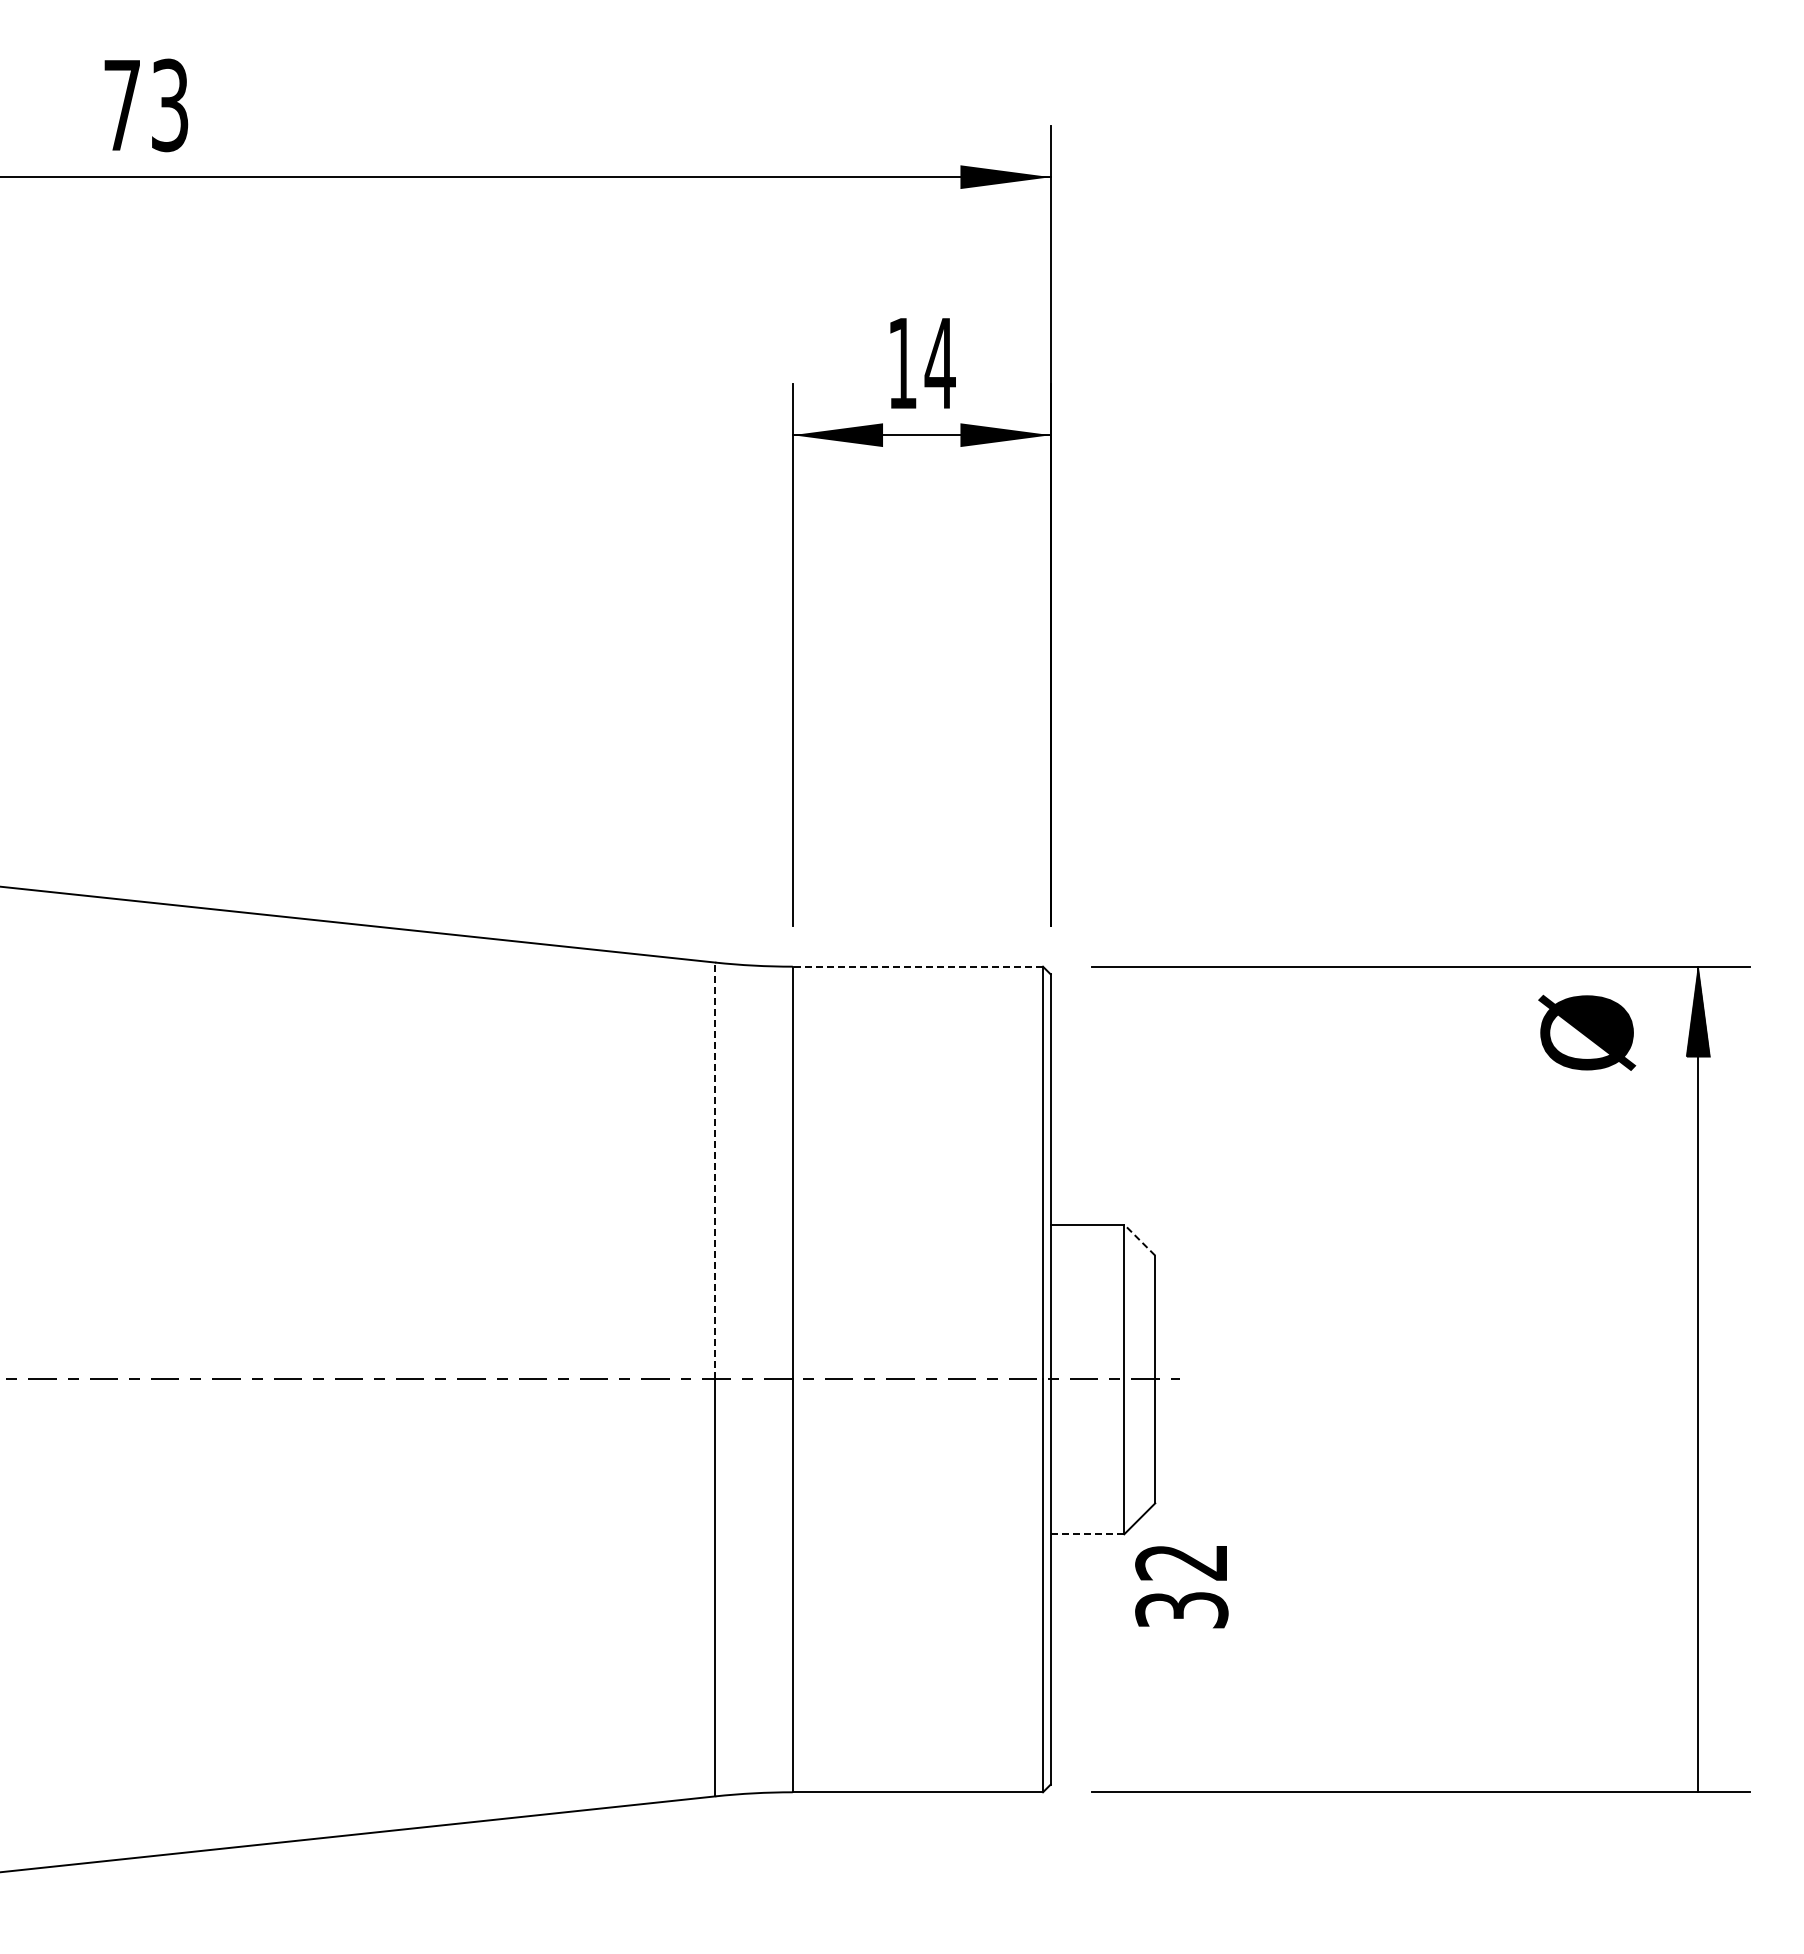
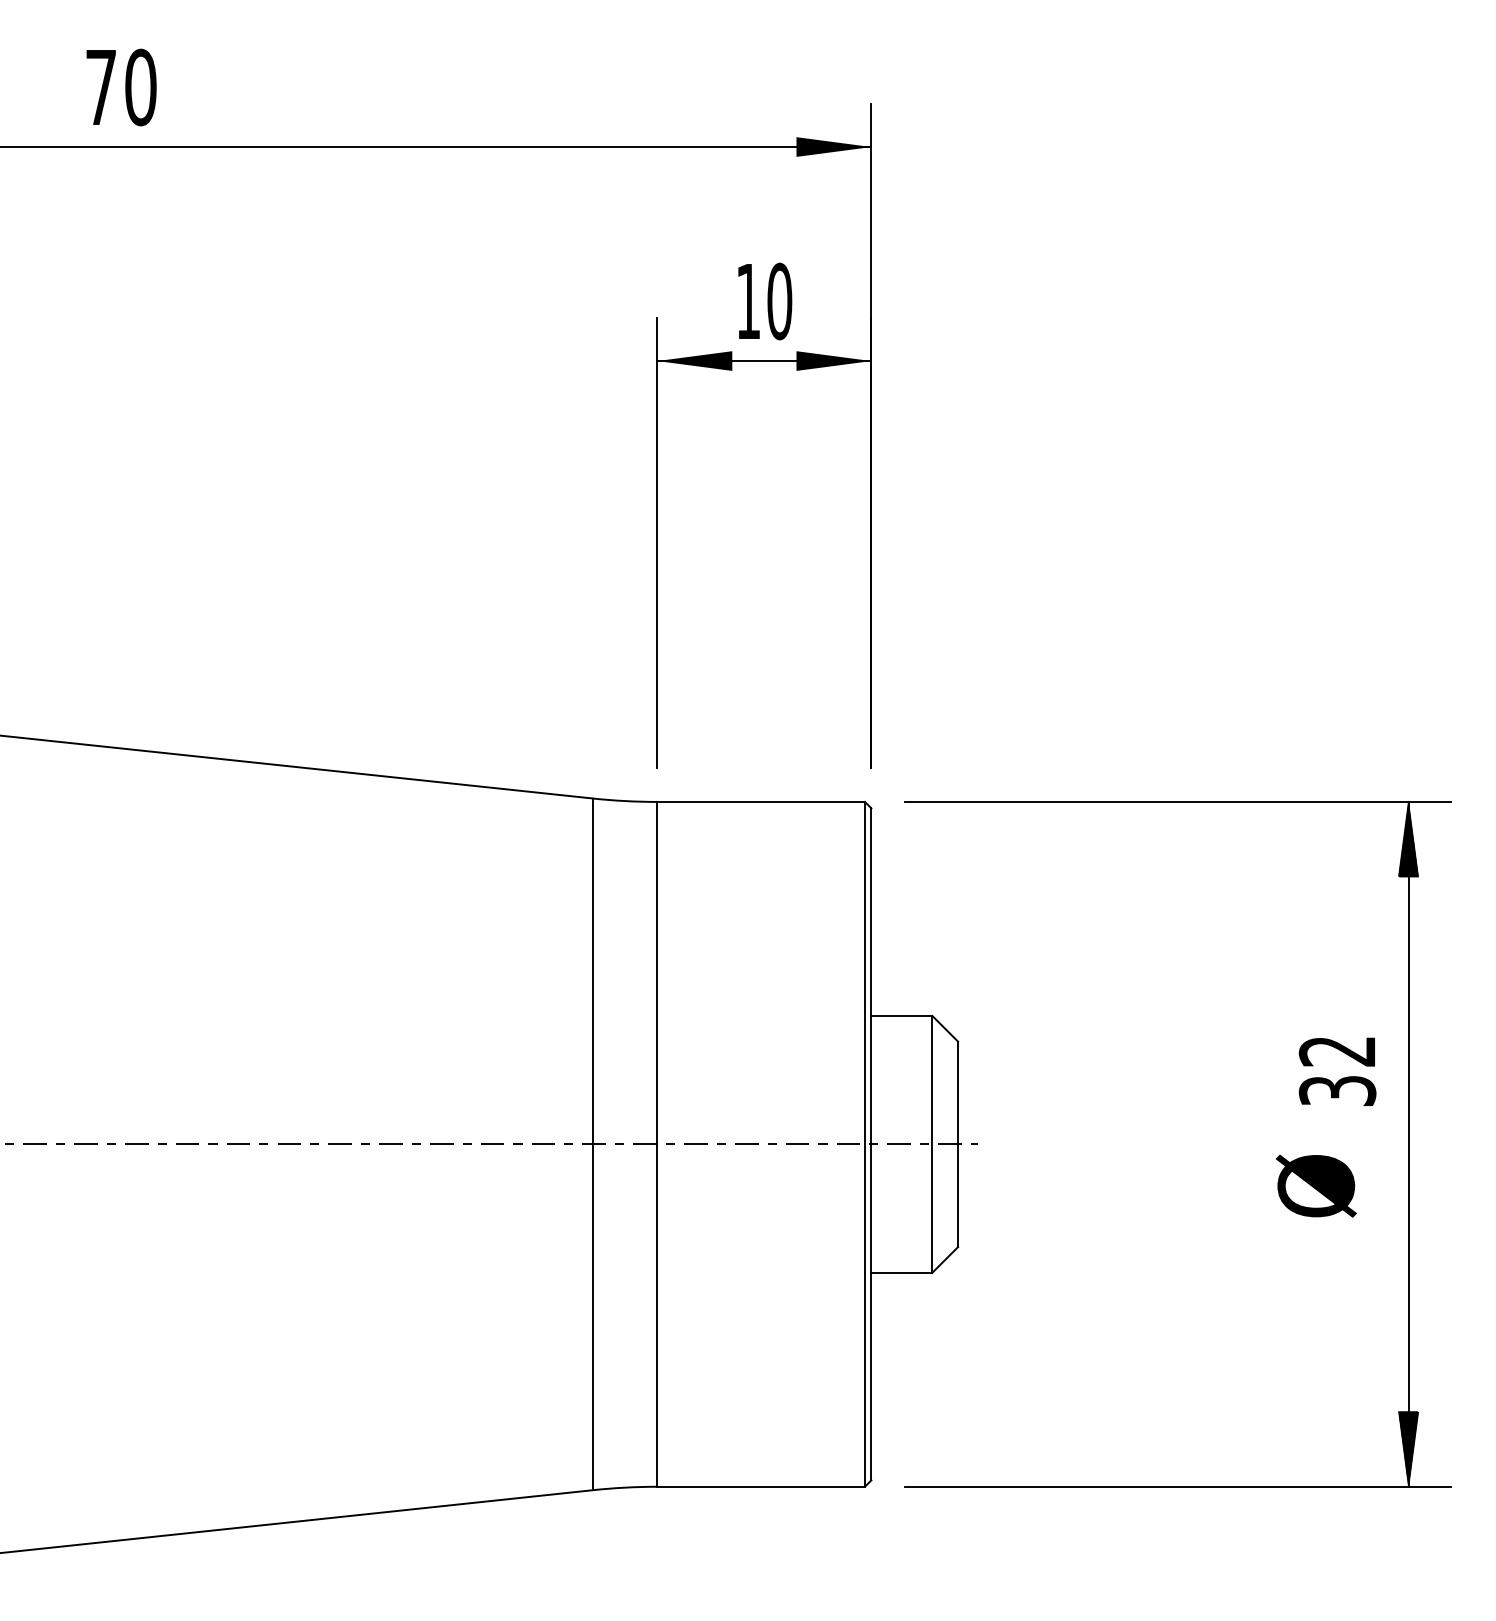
text: (170, 105) -> (141, 87), 73 -> 70
text: (939, 363) -> (779, 301), 14 -> 10
line: (917, 966) -> (760, 801), dashed -> solid
text: (1587, 1032) -> (1316, 1185), moved
line: (715, 1170) -> (593, 971), dashed -> solid
line: (1139, 1240) -> (945, 1029), dashed -> solid
line: (1087, 1534) -> (901, 1272), dashed -> solid
text: (1181, 1587) -> (1337, 1072), moved
hatch: (1698, 1746) -> (1408, 1448), added

